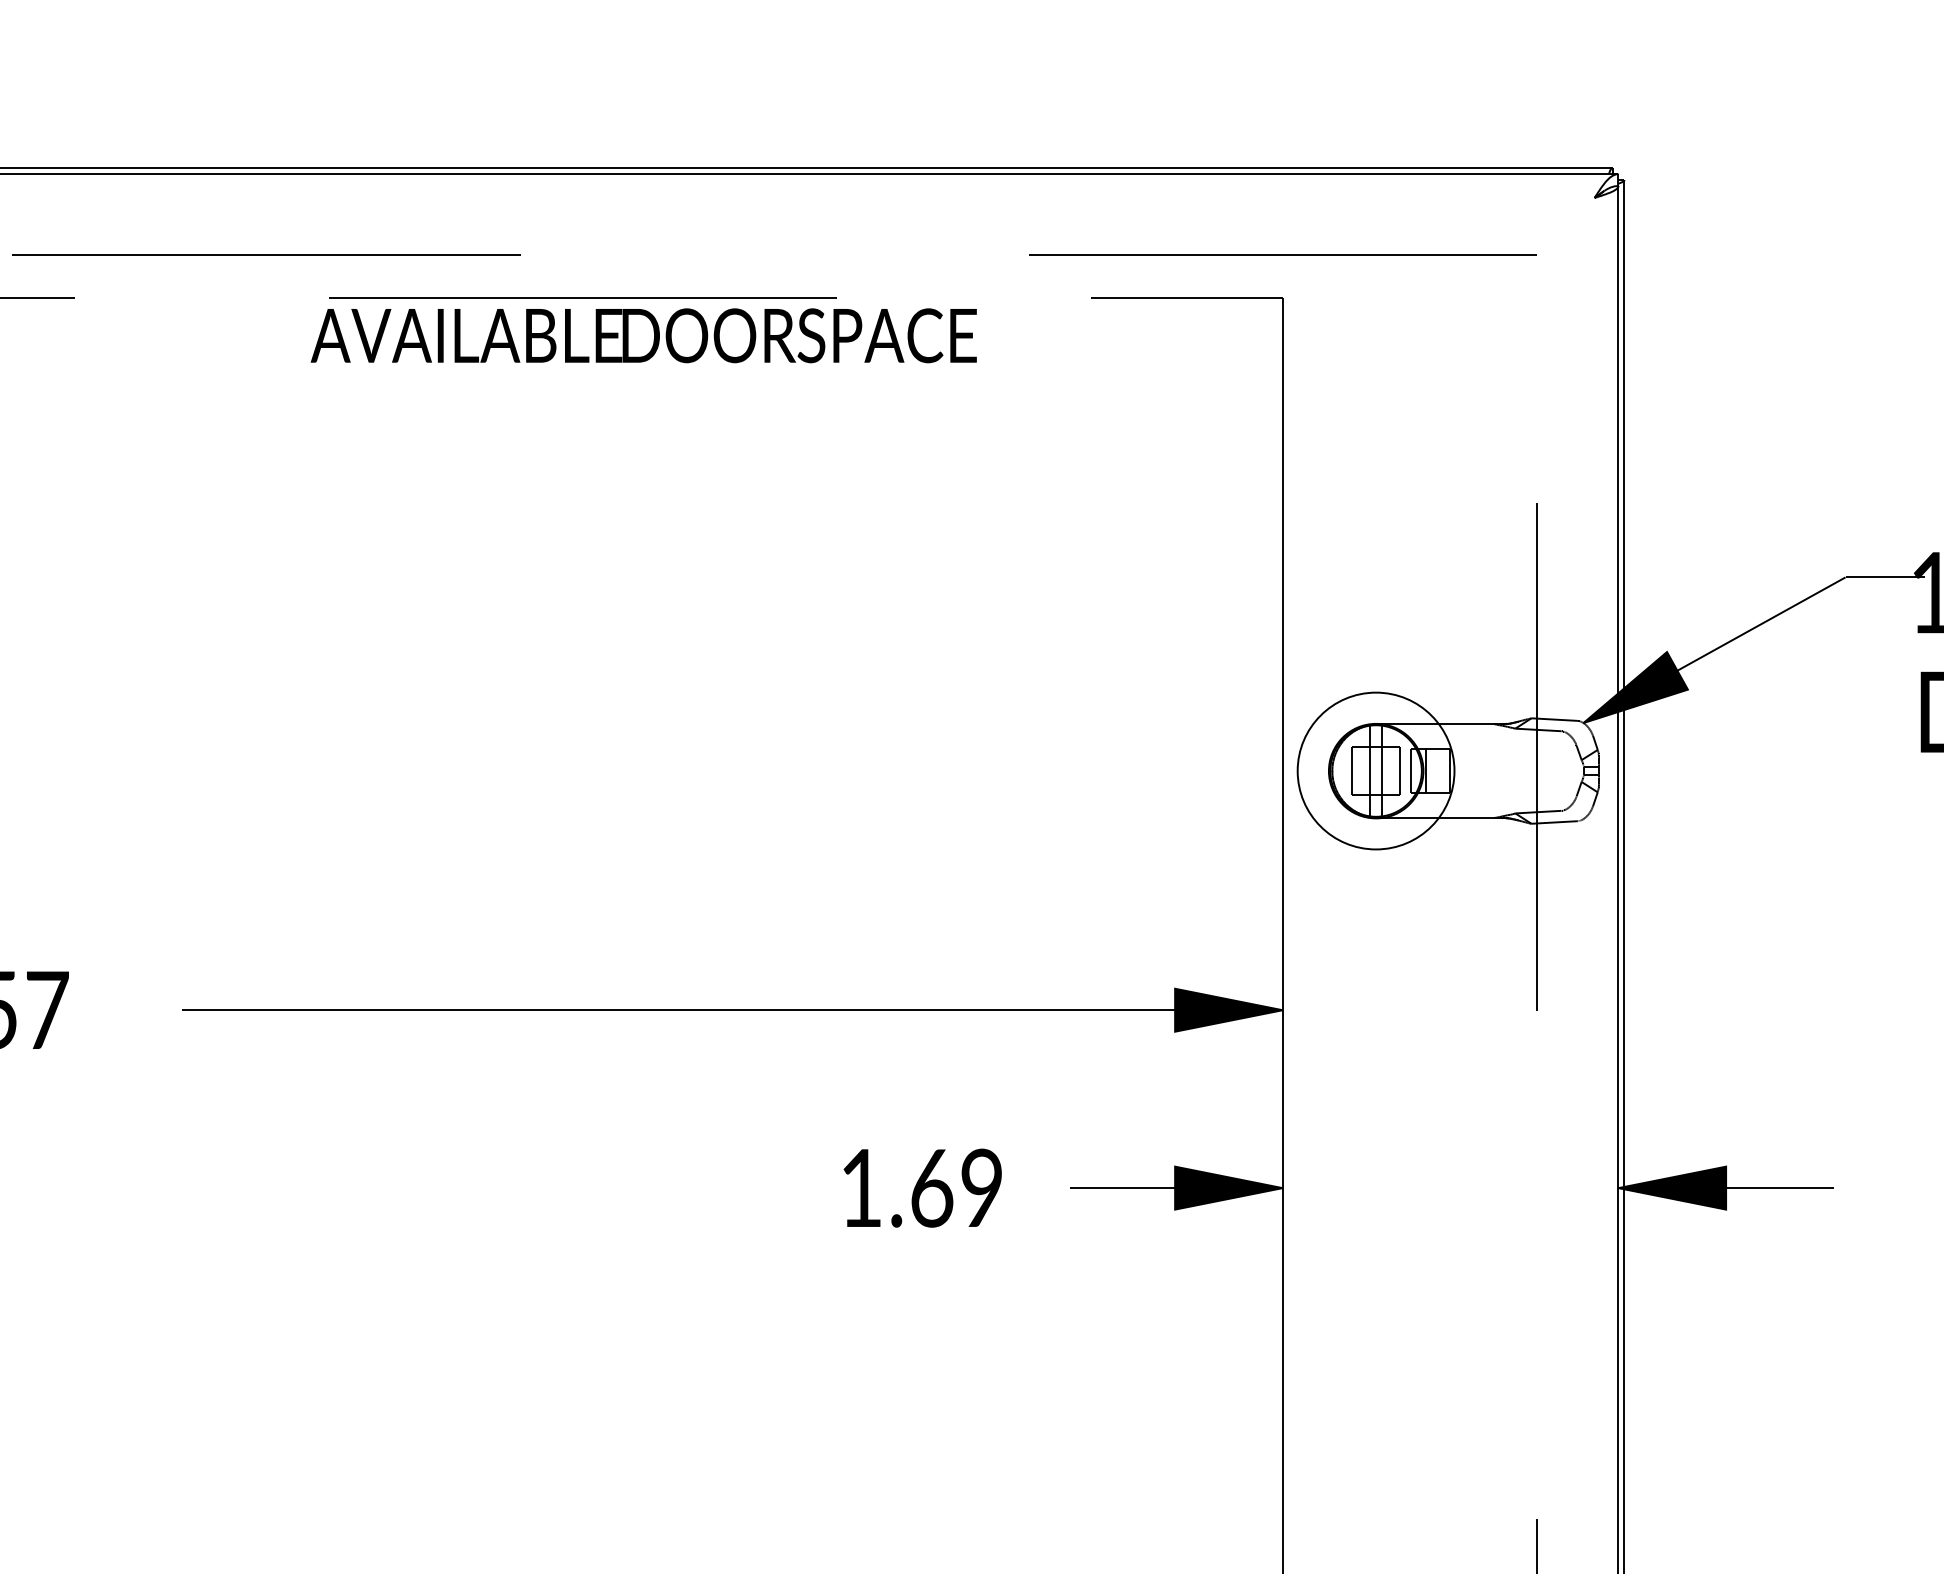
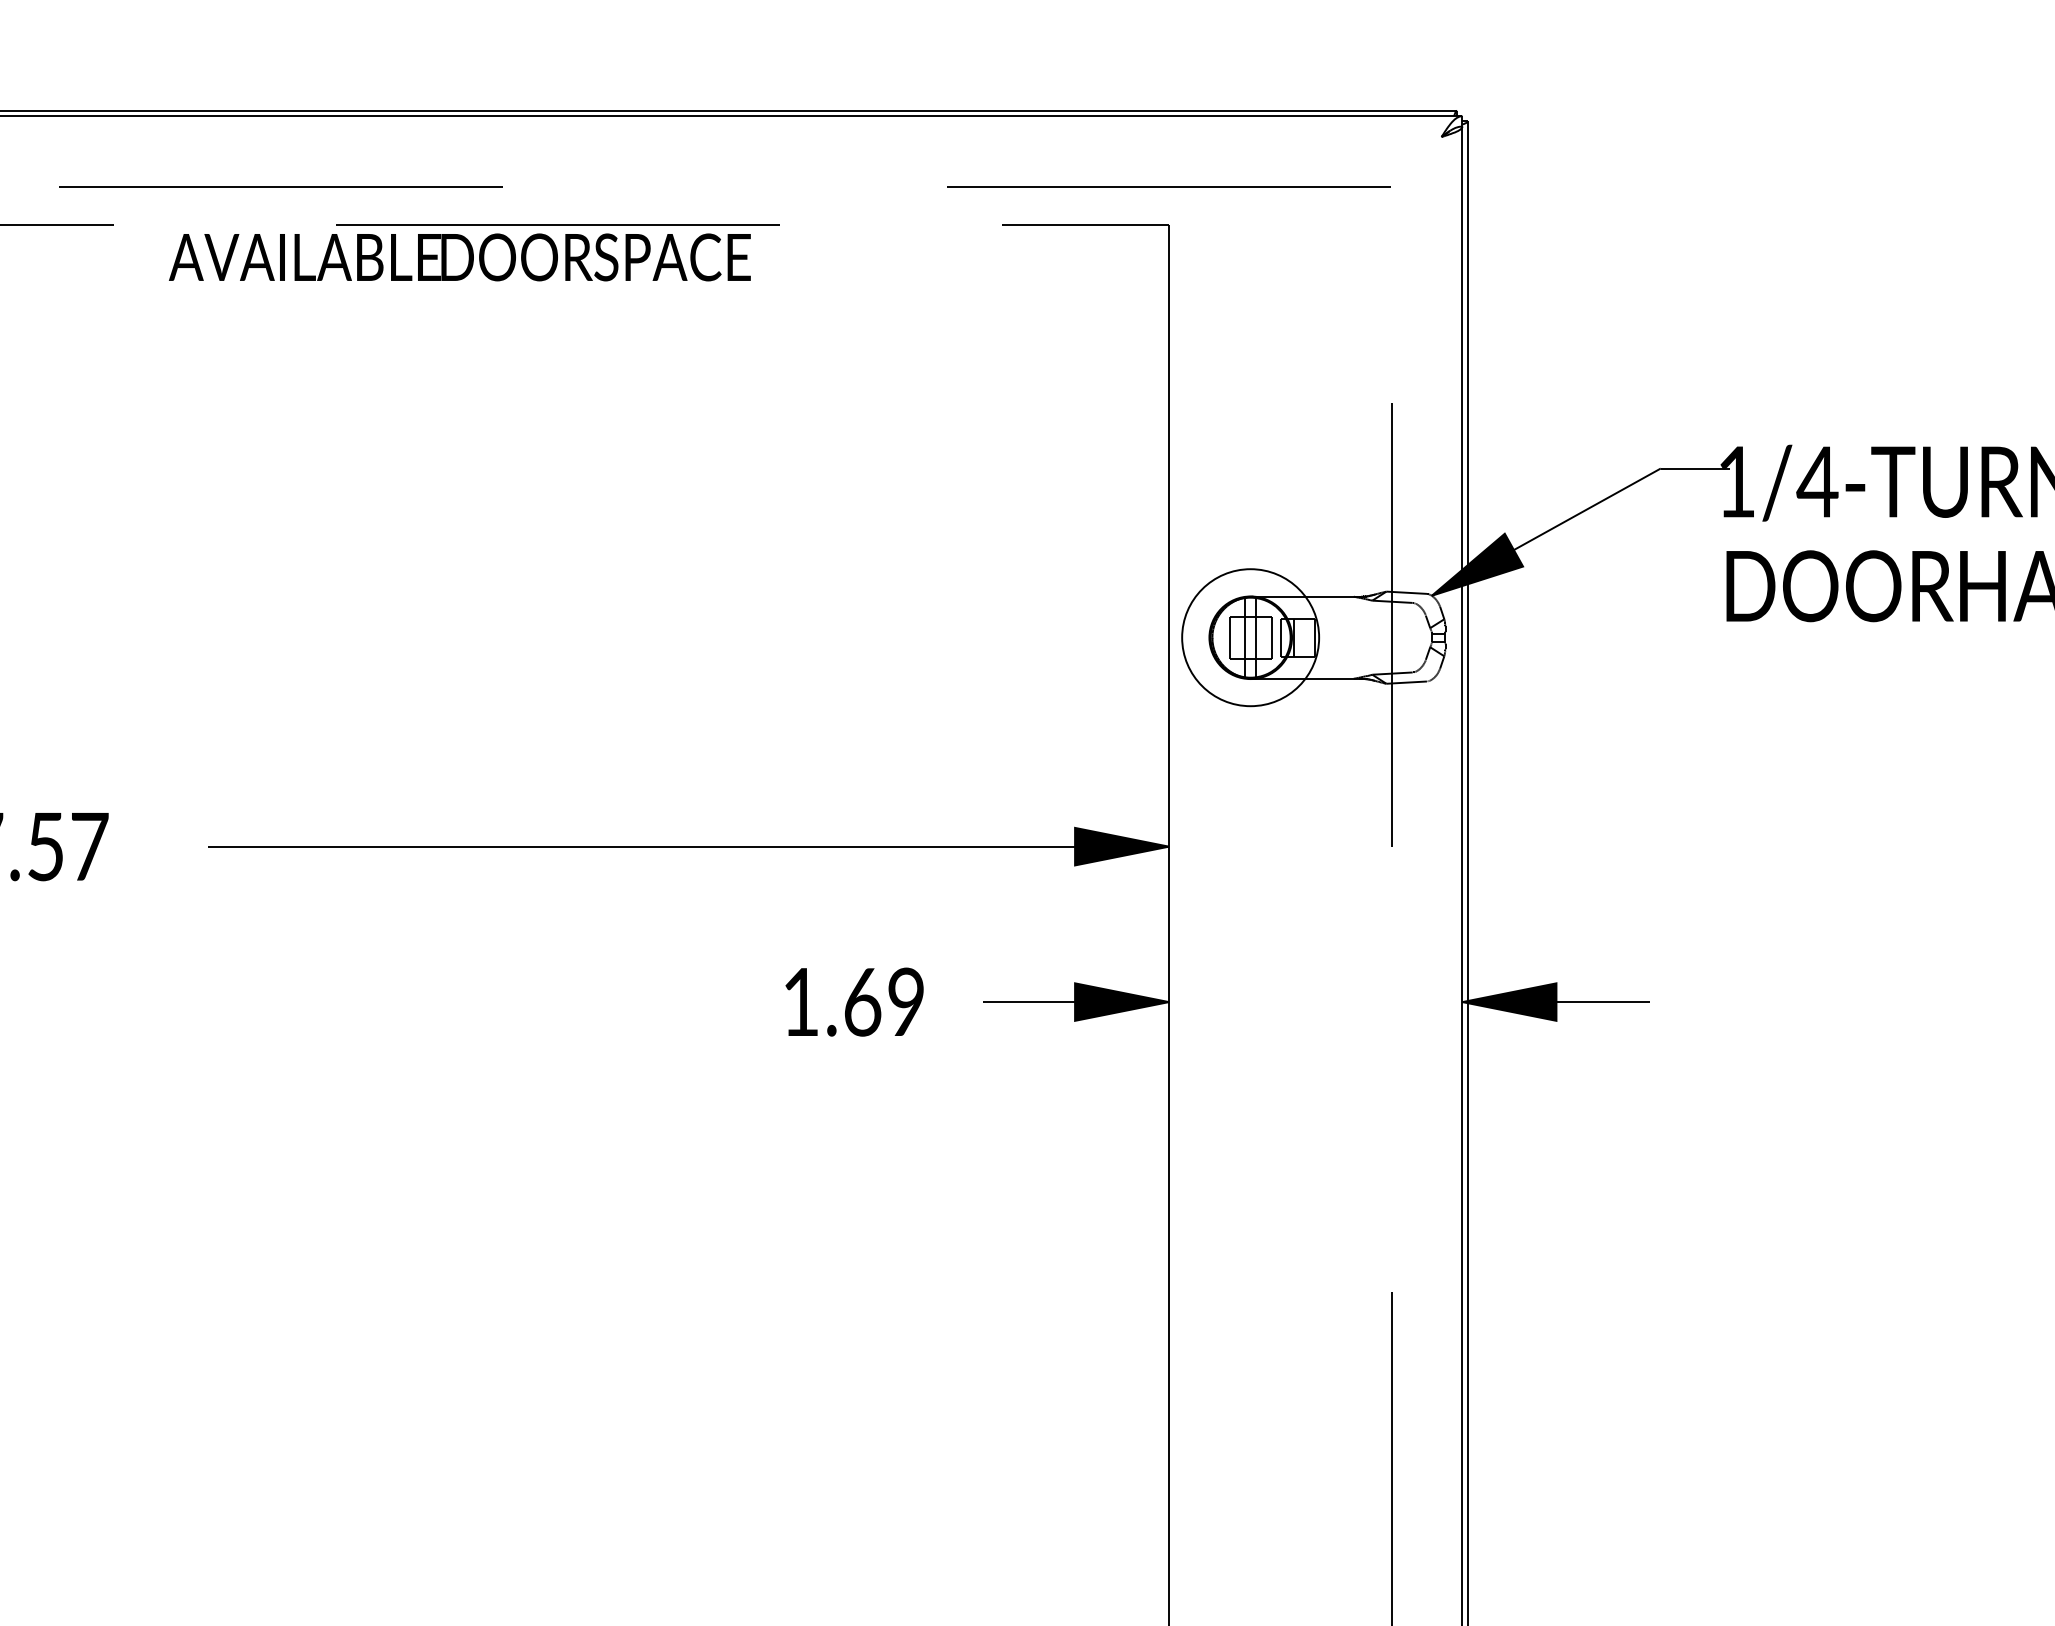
text: (643, 335) -> (459, 257), moved

